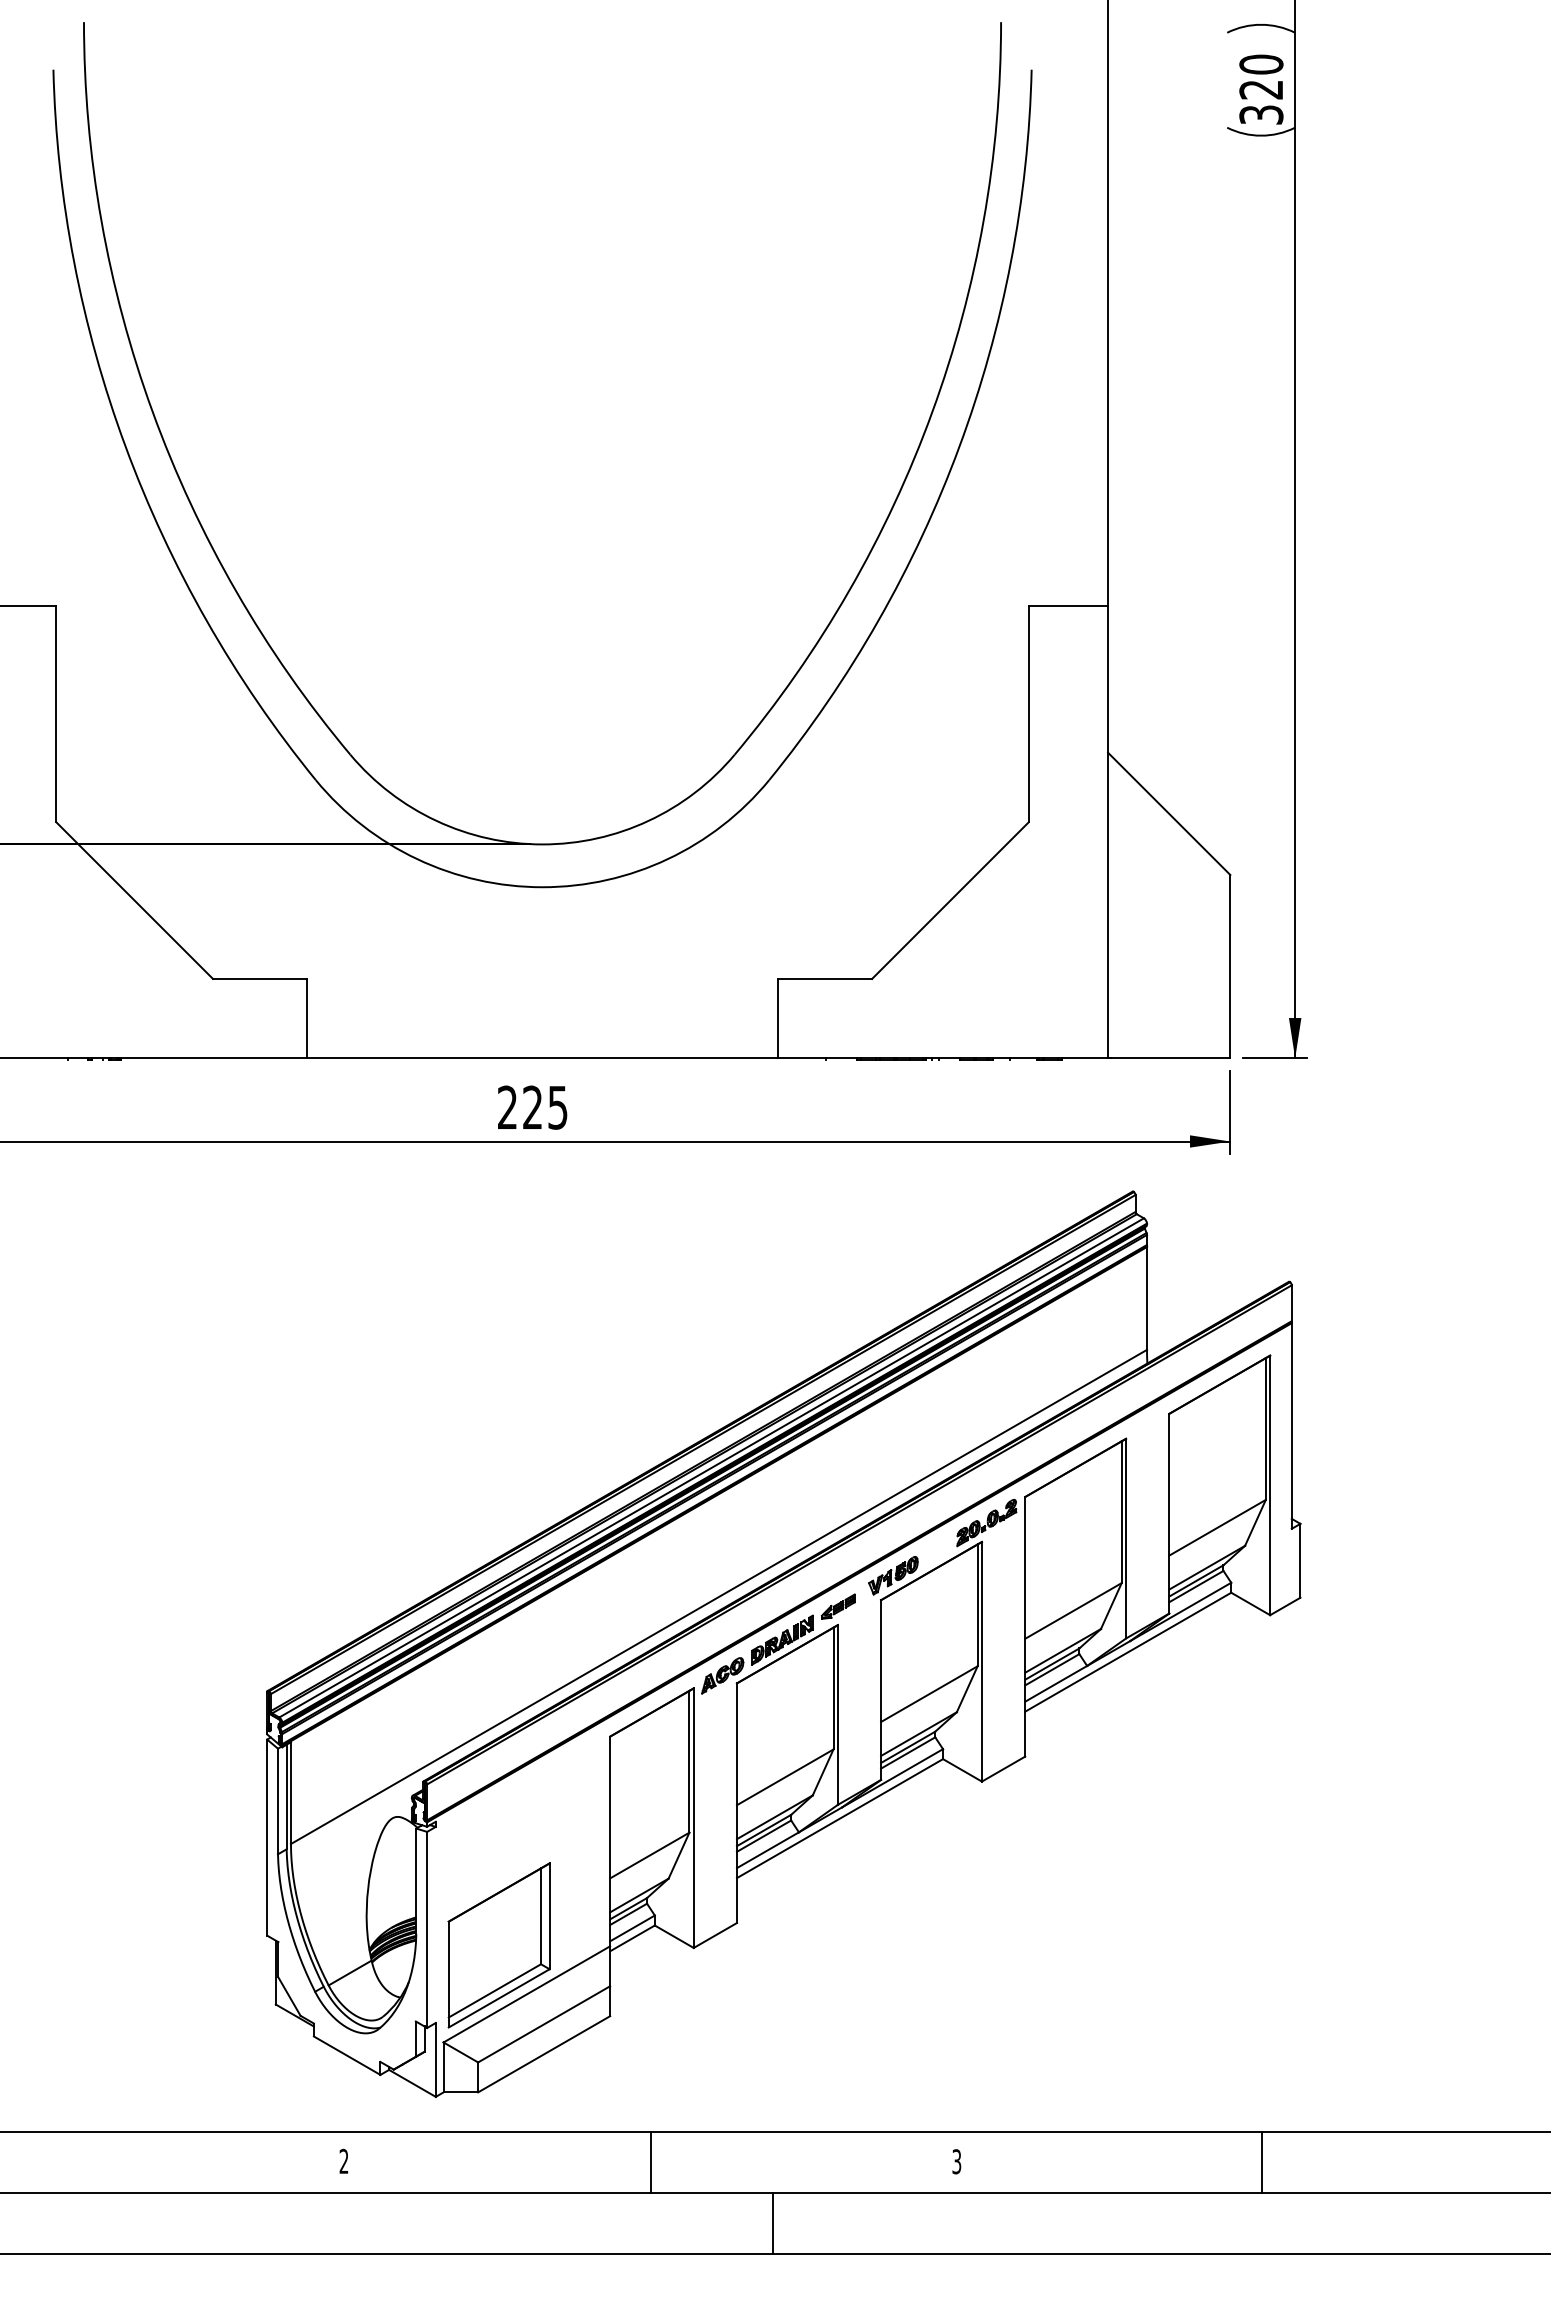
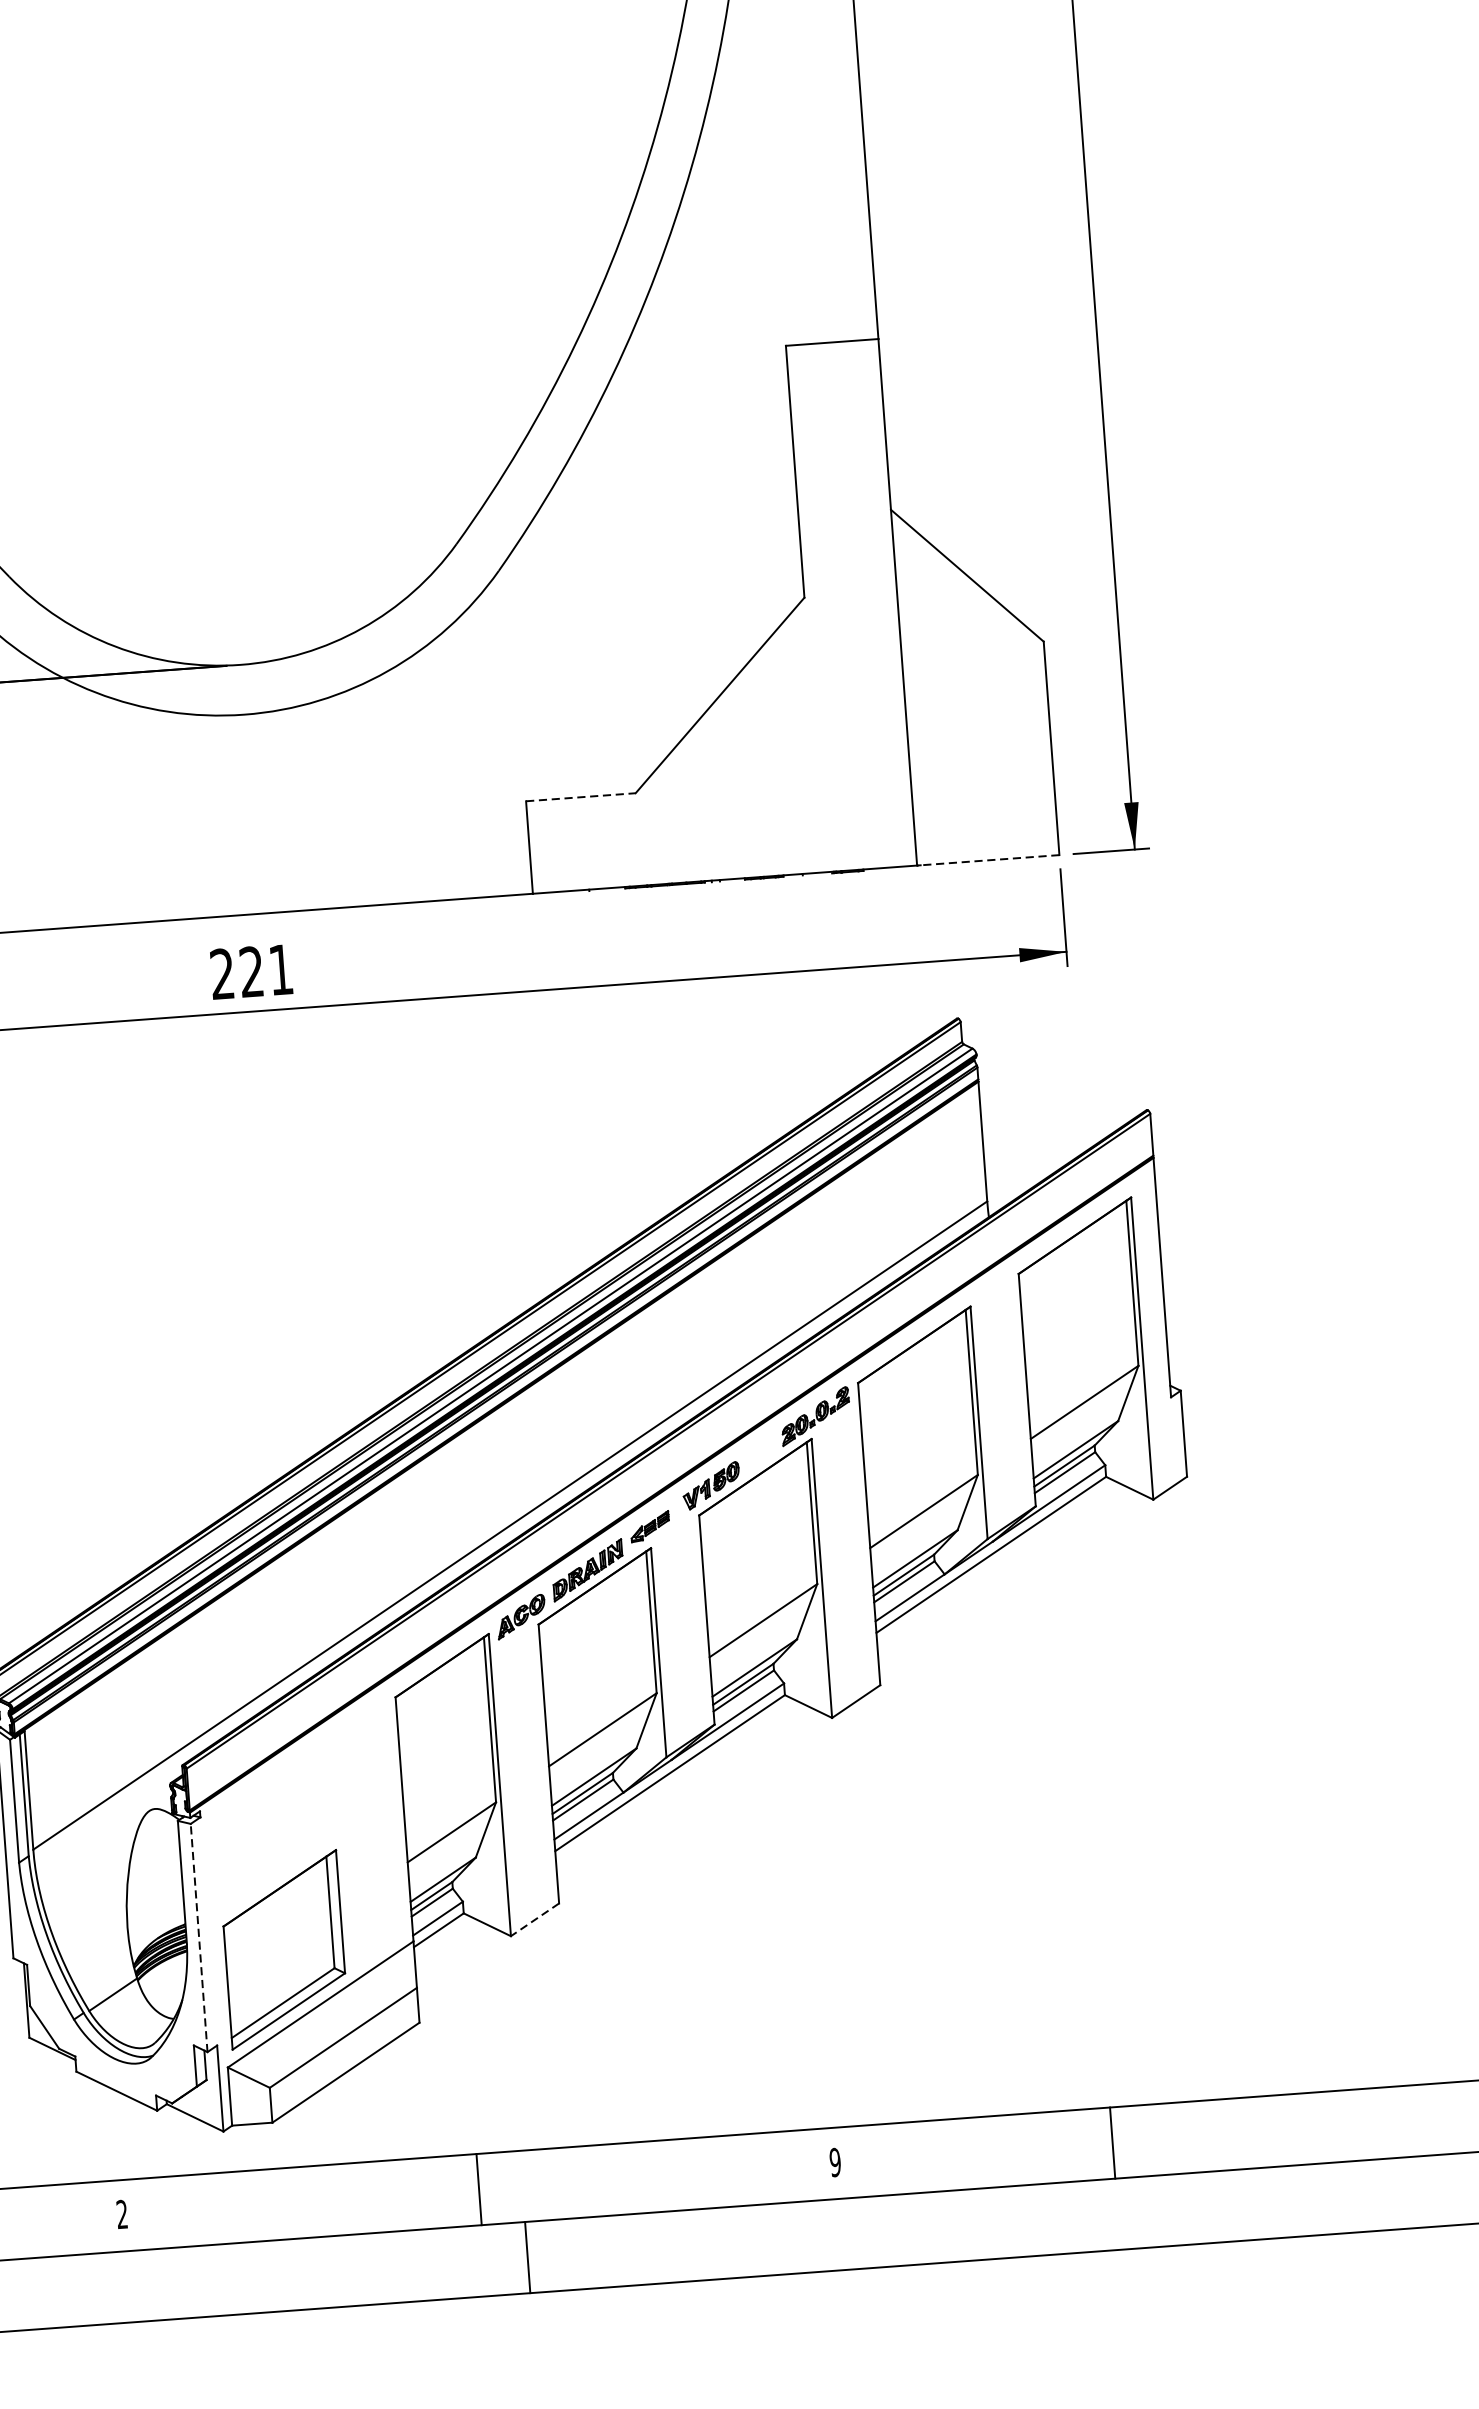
line: (825, 978) -> (581, 796), solid -> dashed
line: (1168, 1058) -> (987, 860), solid -> dashed
text: (557, 1107) -> (280, 969), 225 -> 221
line: (427, 1929) -> (199, 1937), solid -> dashed
line: (715, 1935) -> (535, 1919), solid -> dashed
text: (956, 2161) -> (834, 2162), 3 -> 9
line: (1262, 2162) -> (1113, 2142), moved
line: (772, 2223) -> (527, 2257), moved

